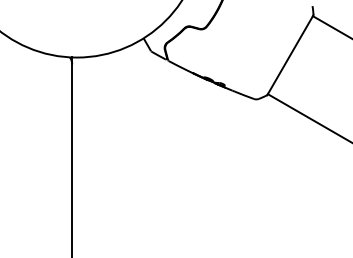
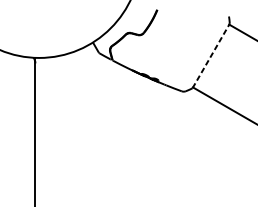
line: (290, 54) -> (211, 55), solid -> dashed

